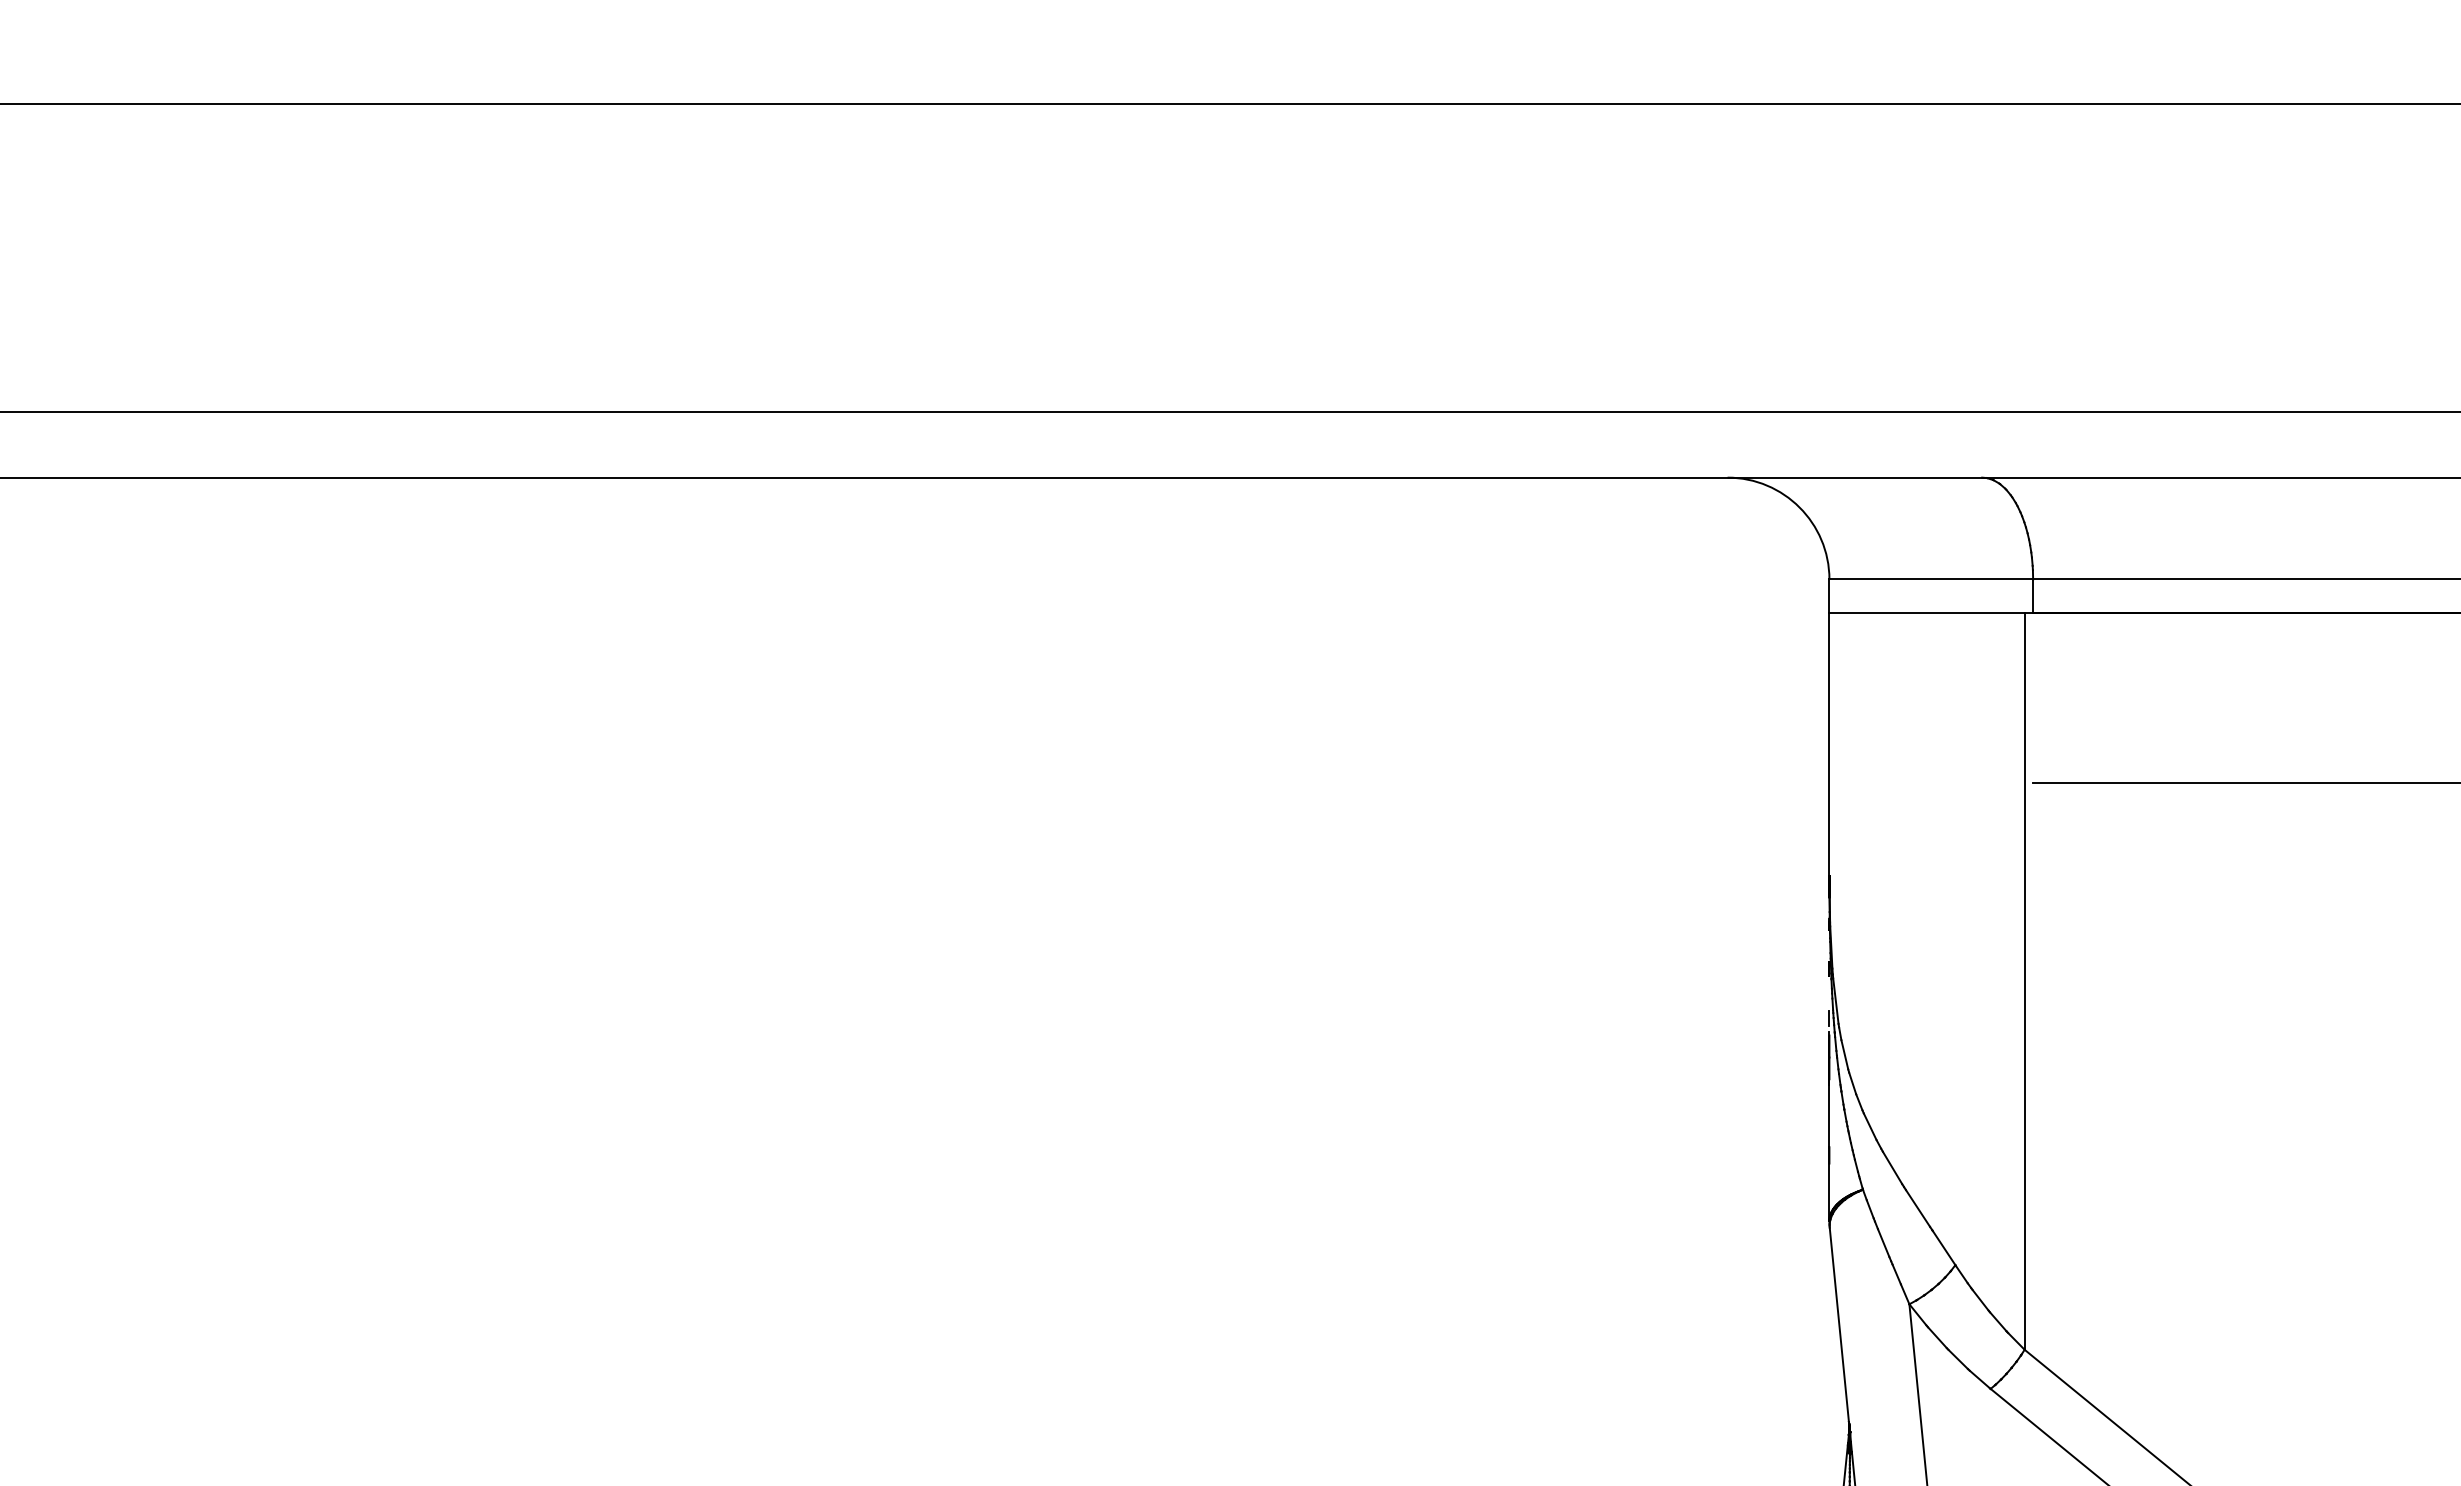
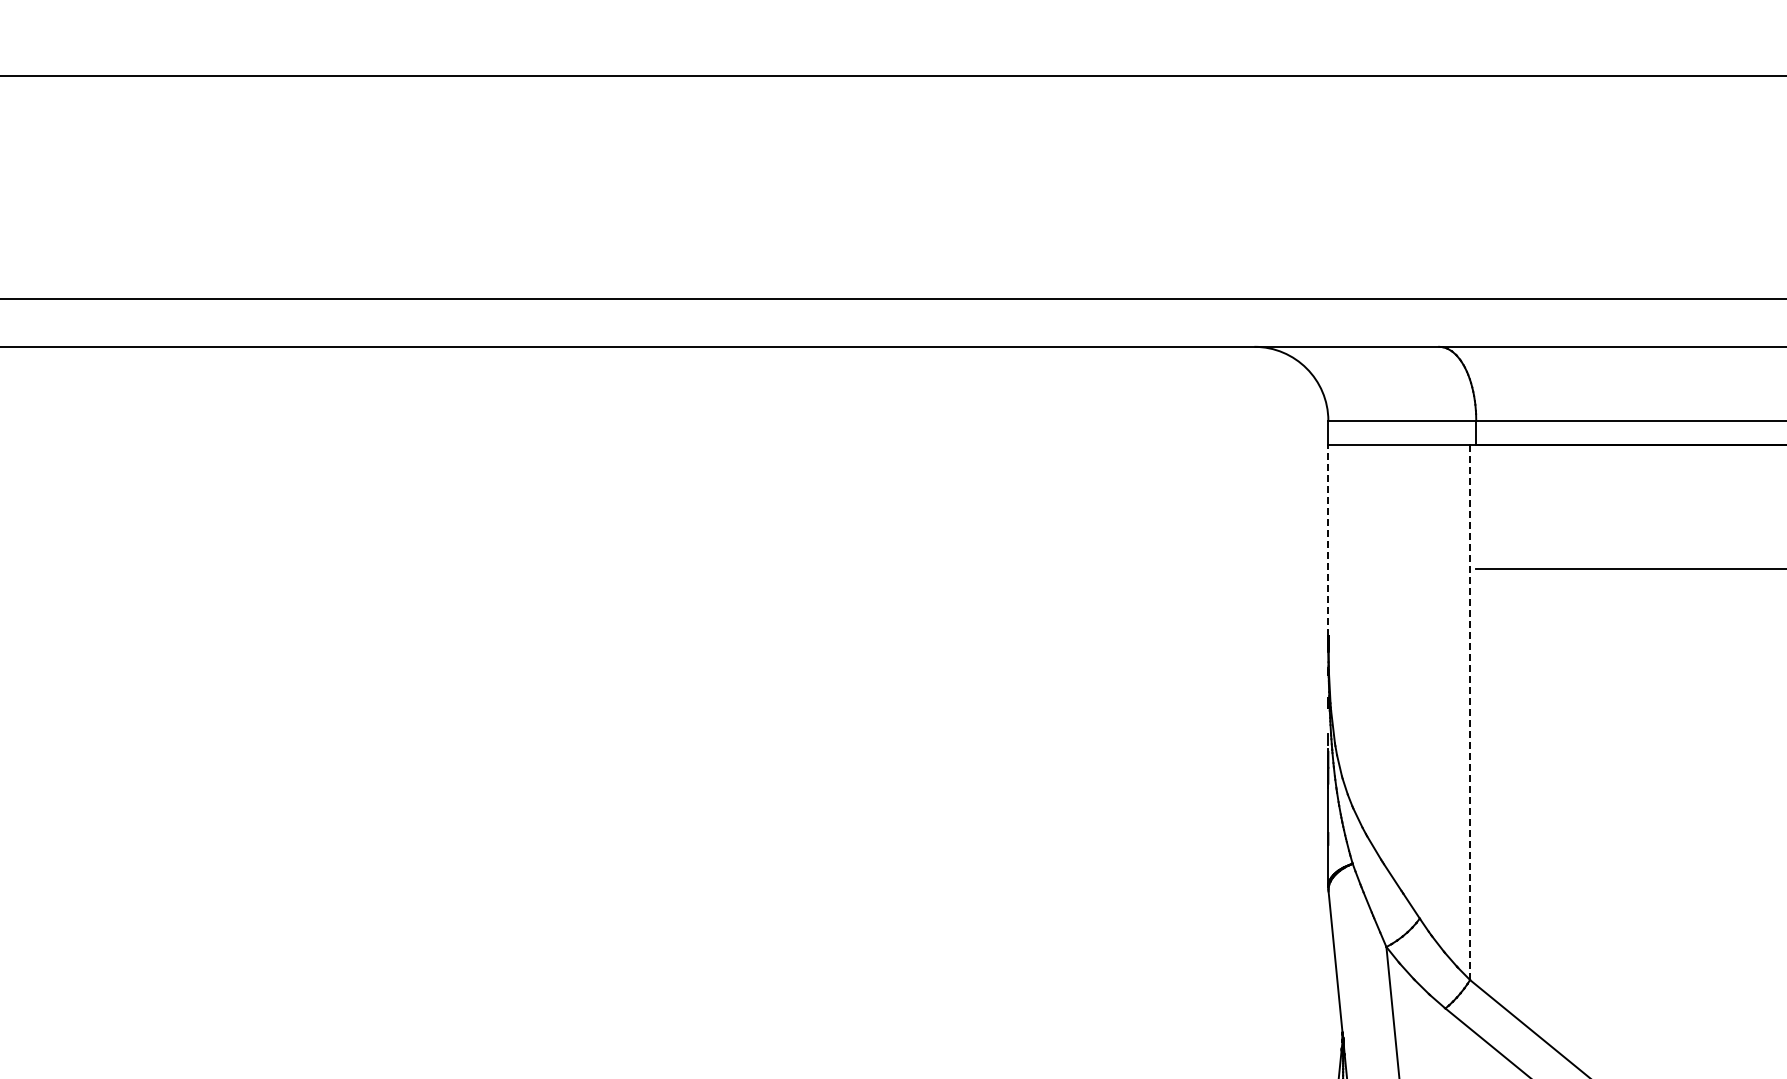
line: (1829, 744) -> (1328, 540), solid -> dashed
line: (2025, 982) -> (1470, 713), solid -> dashed

